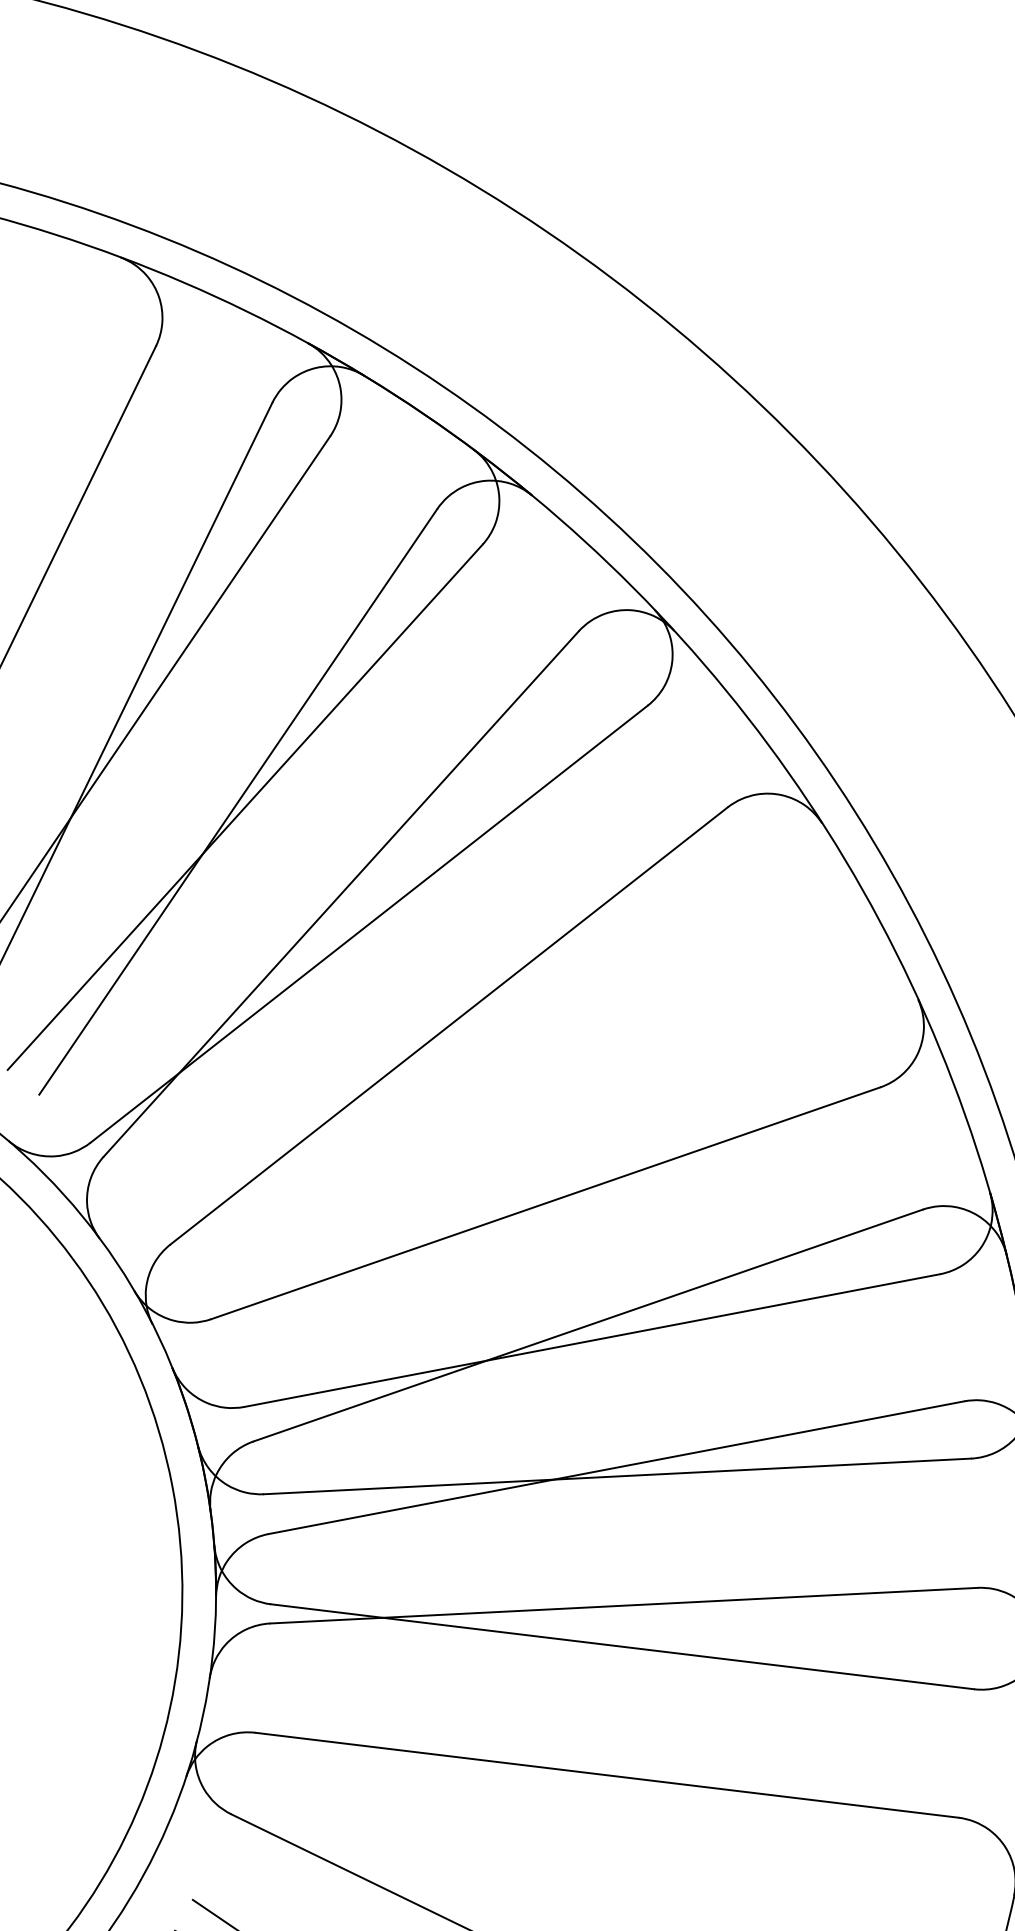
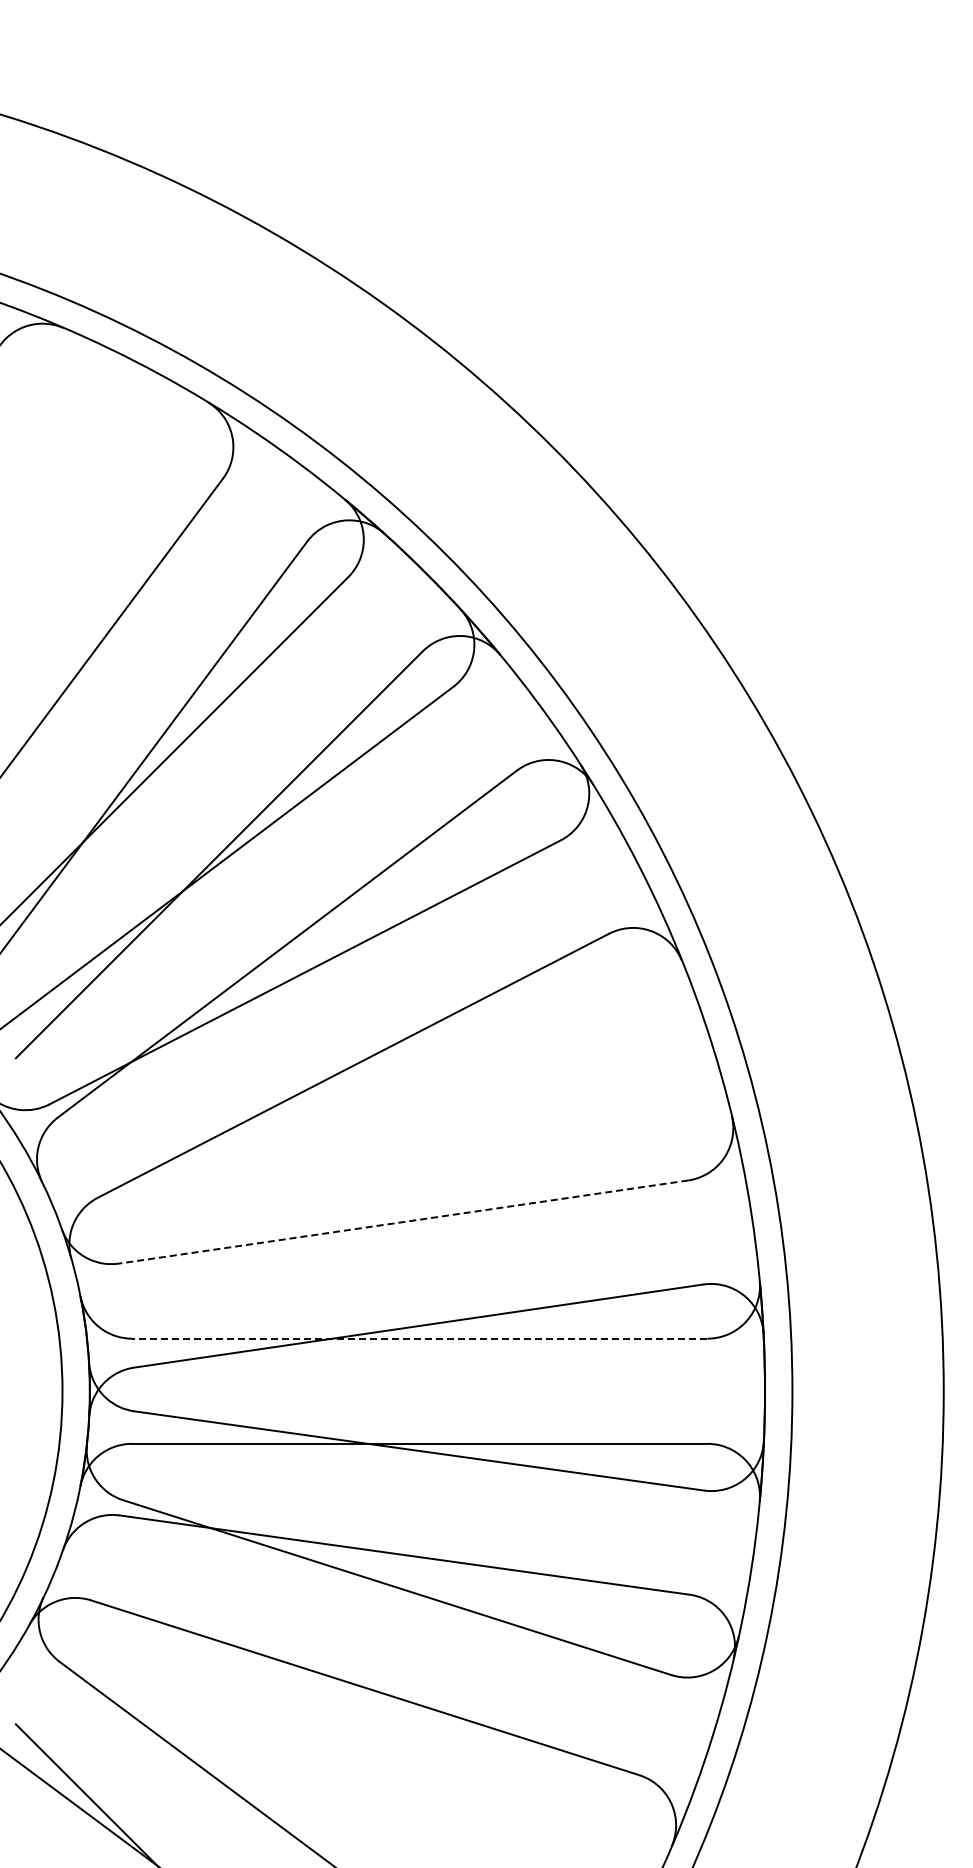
line: (545, 1203) -> (403, 1222), solid -> dashed
line: (591, 1340) -> (419, 1338), solid -> dashed

